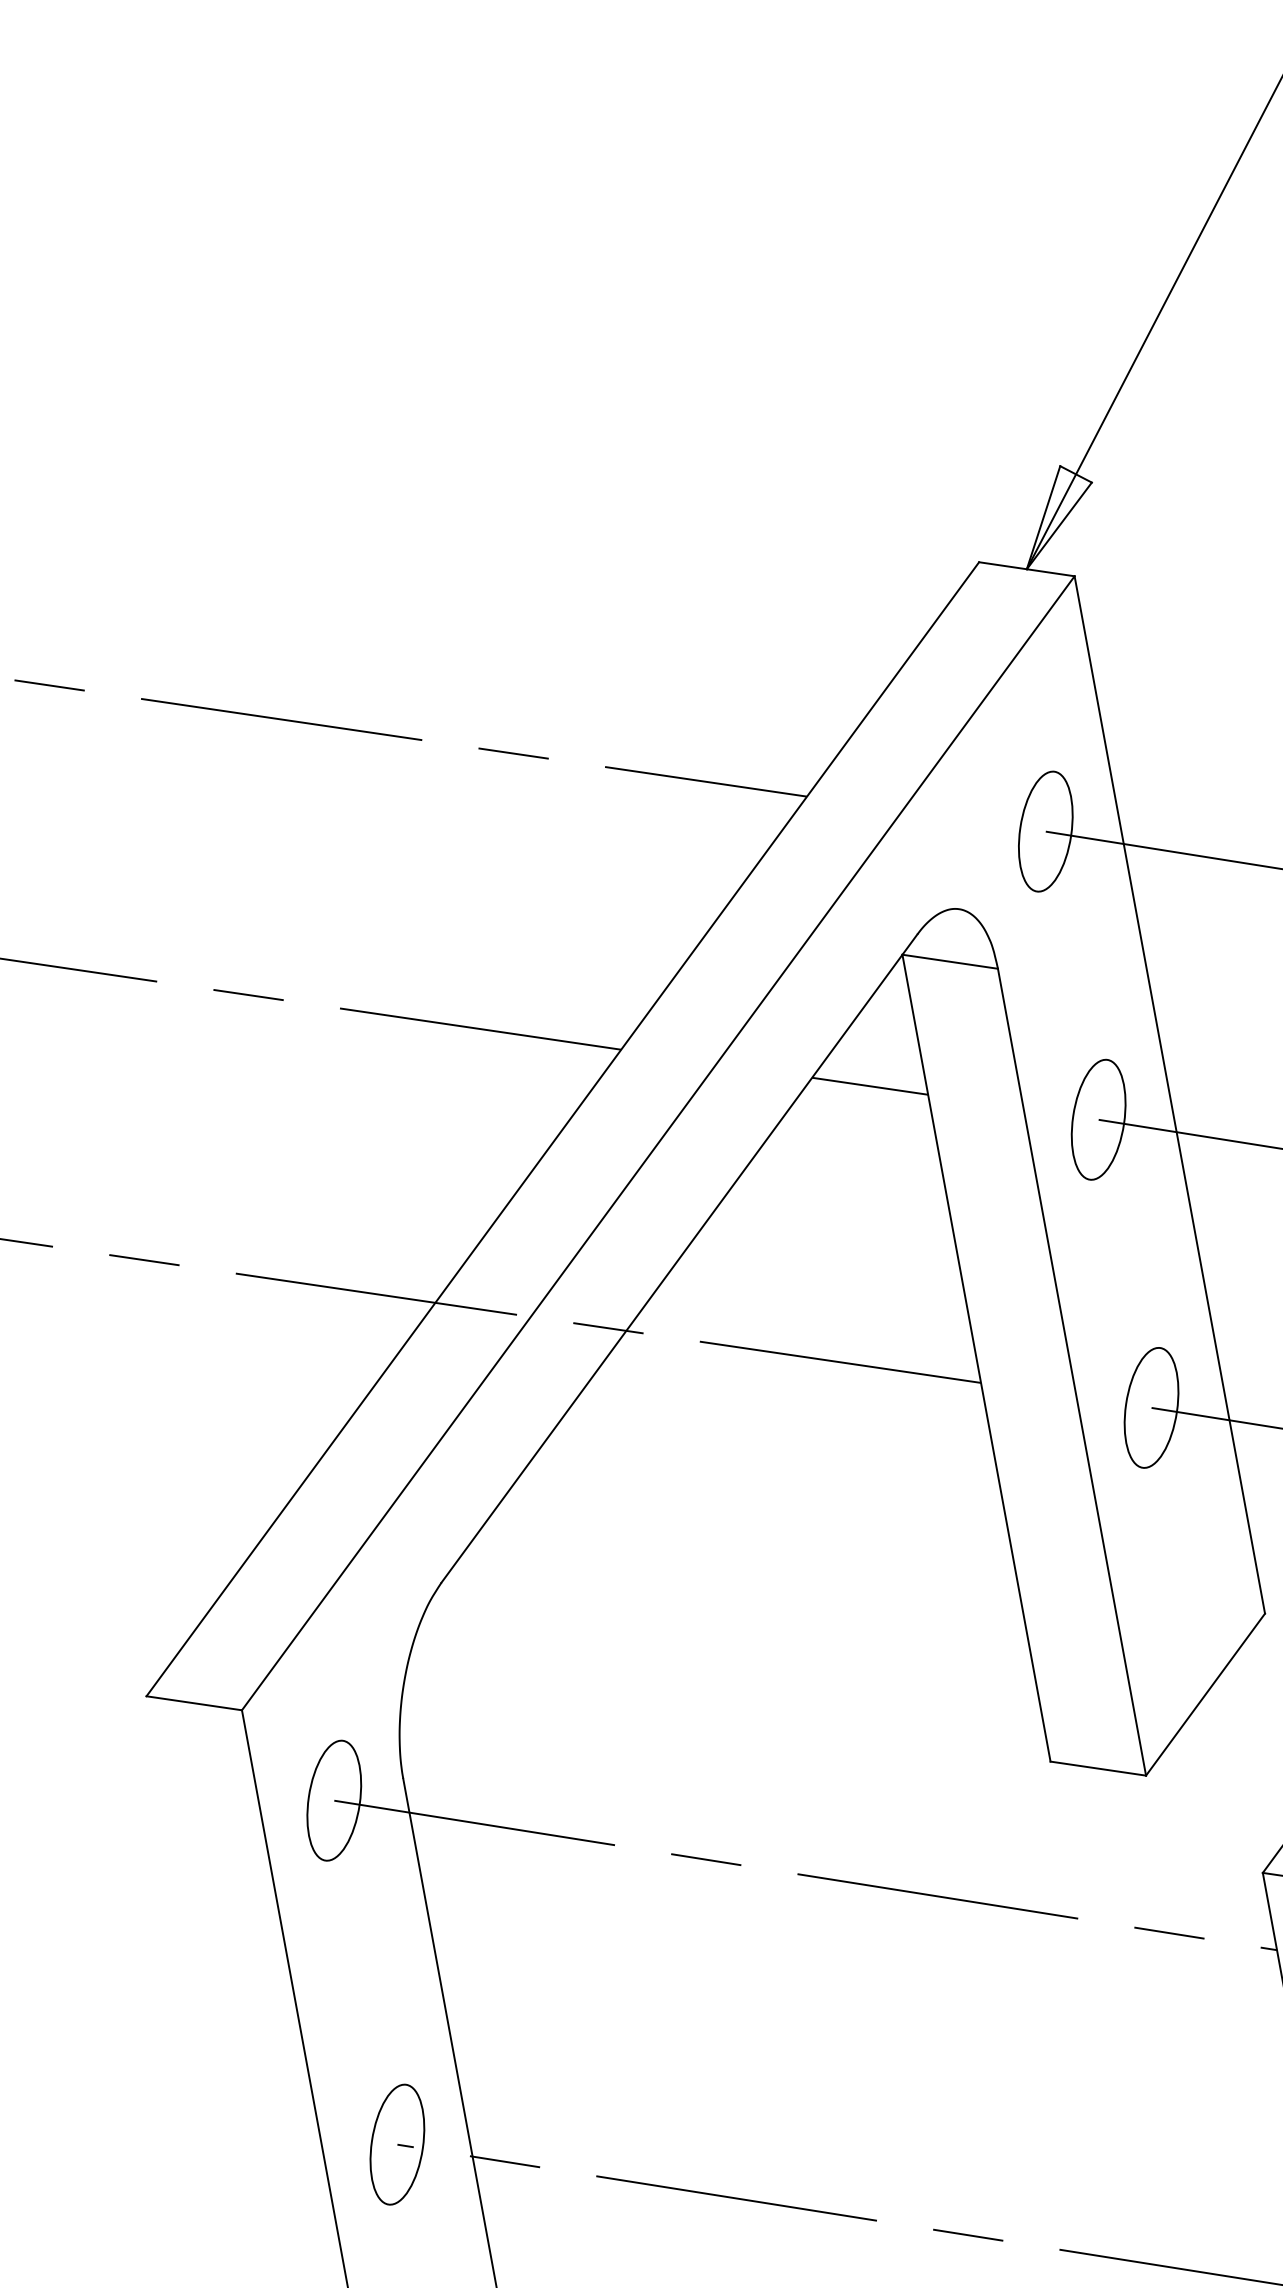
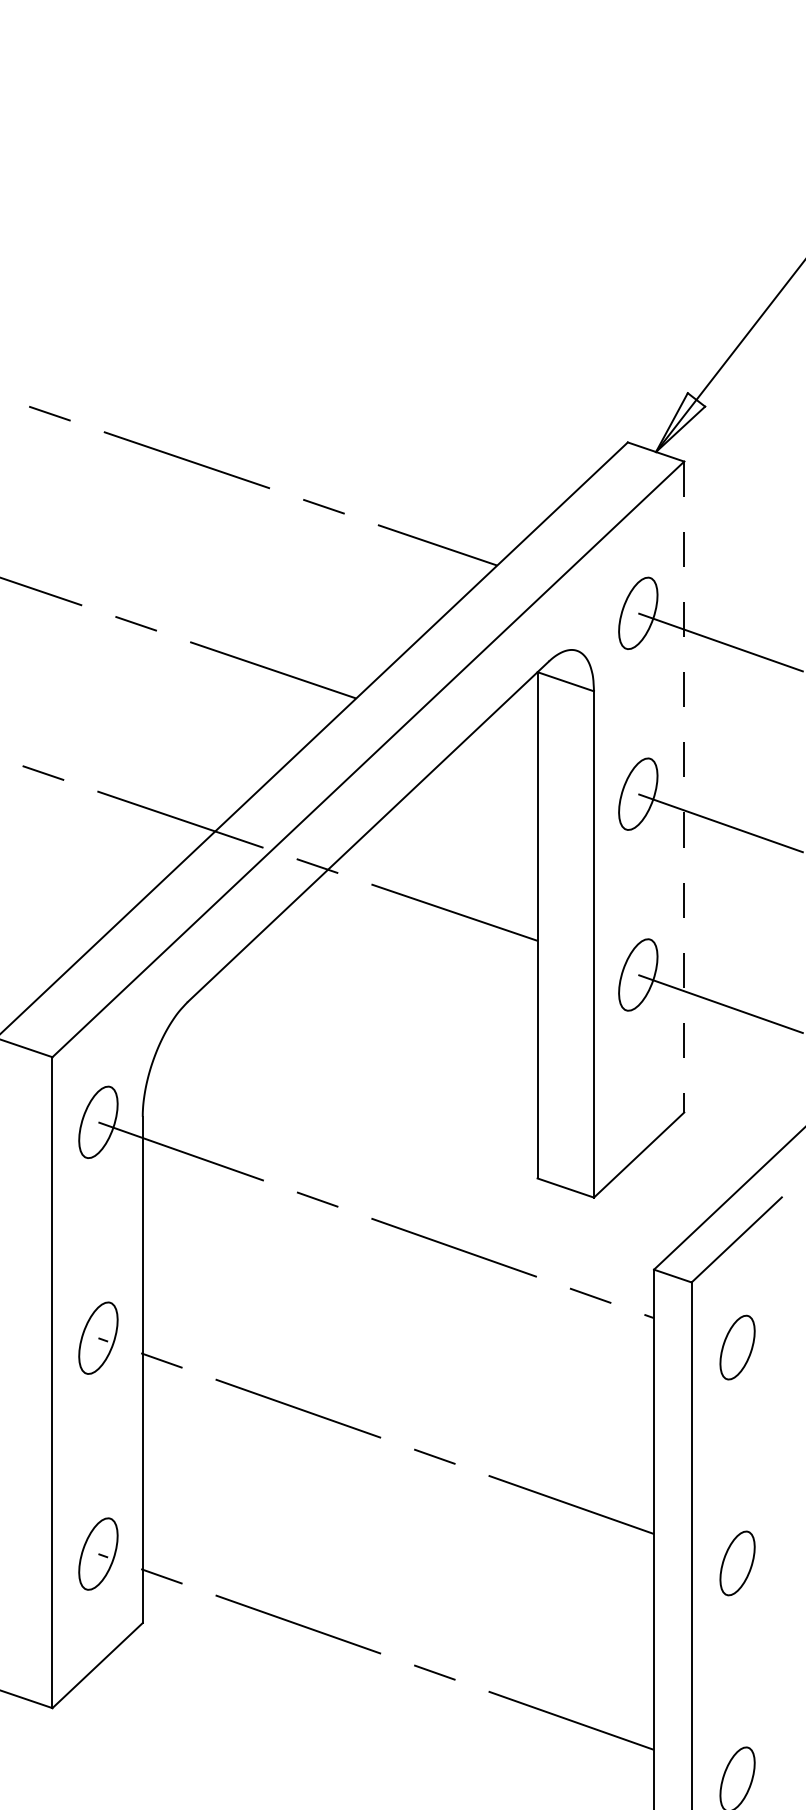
line: (870, 1086) -> (503, 748), removed
line: (1170, 1095) -> (684, 787), solid -> dashed

